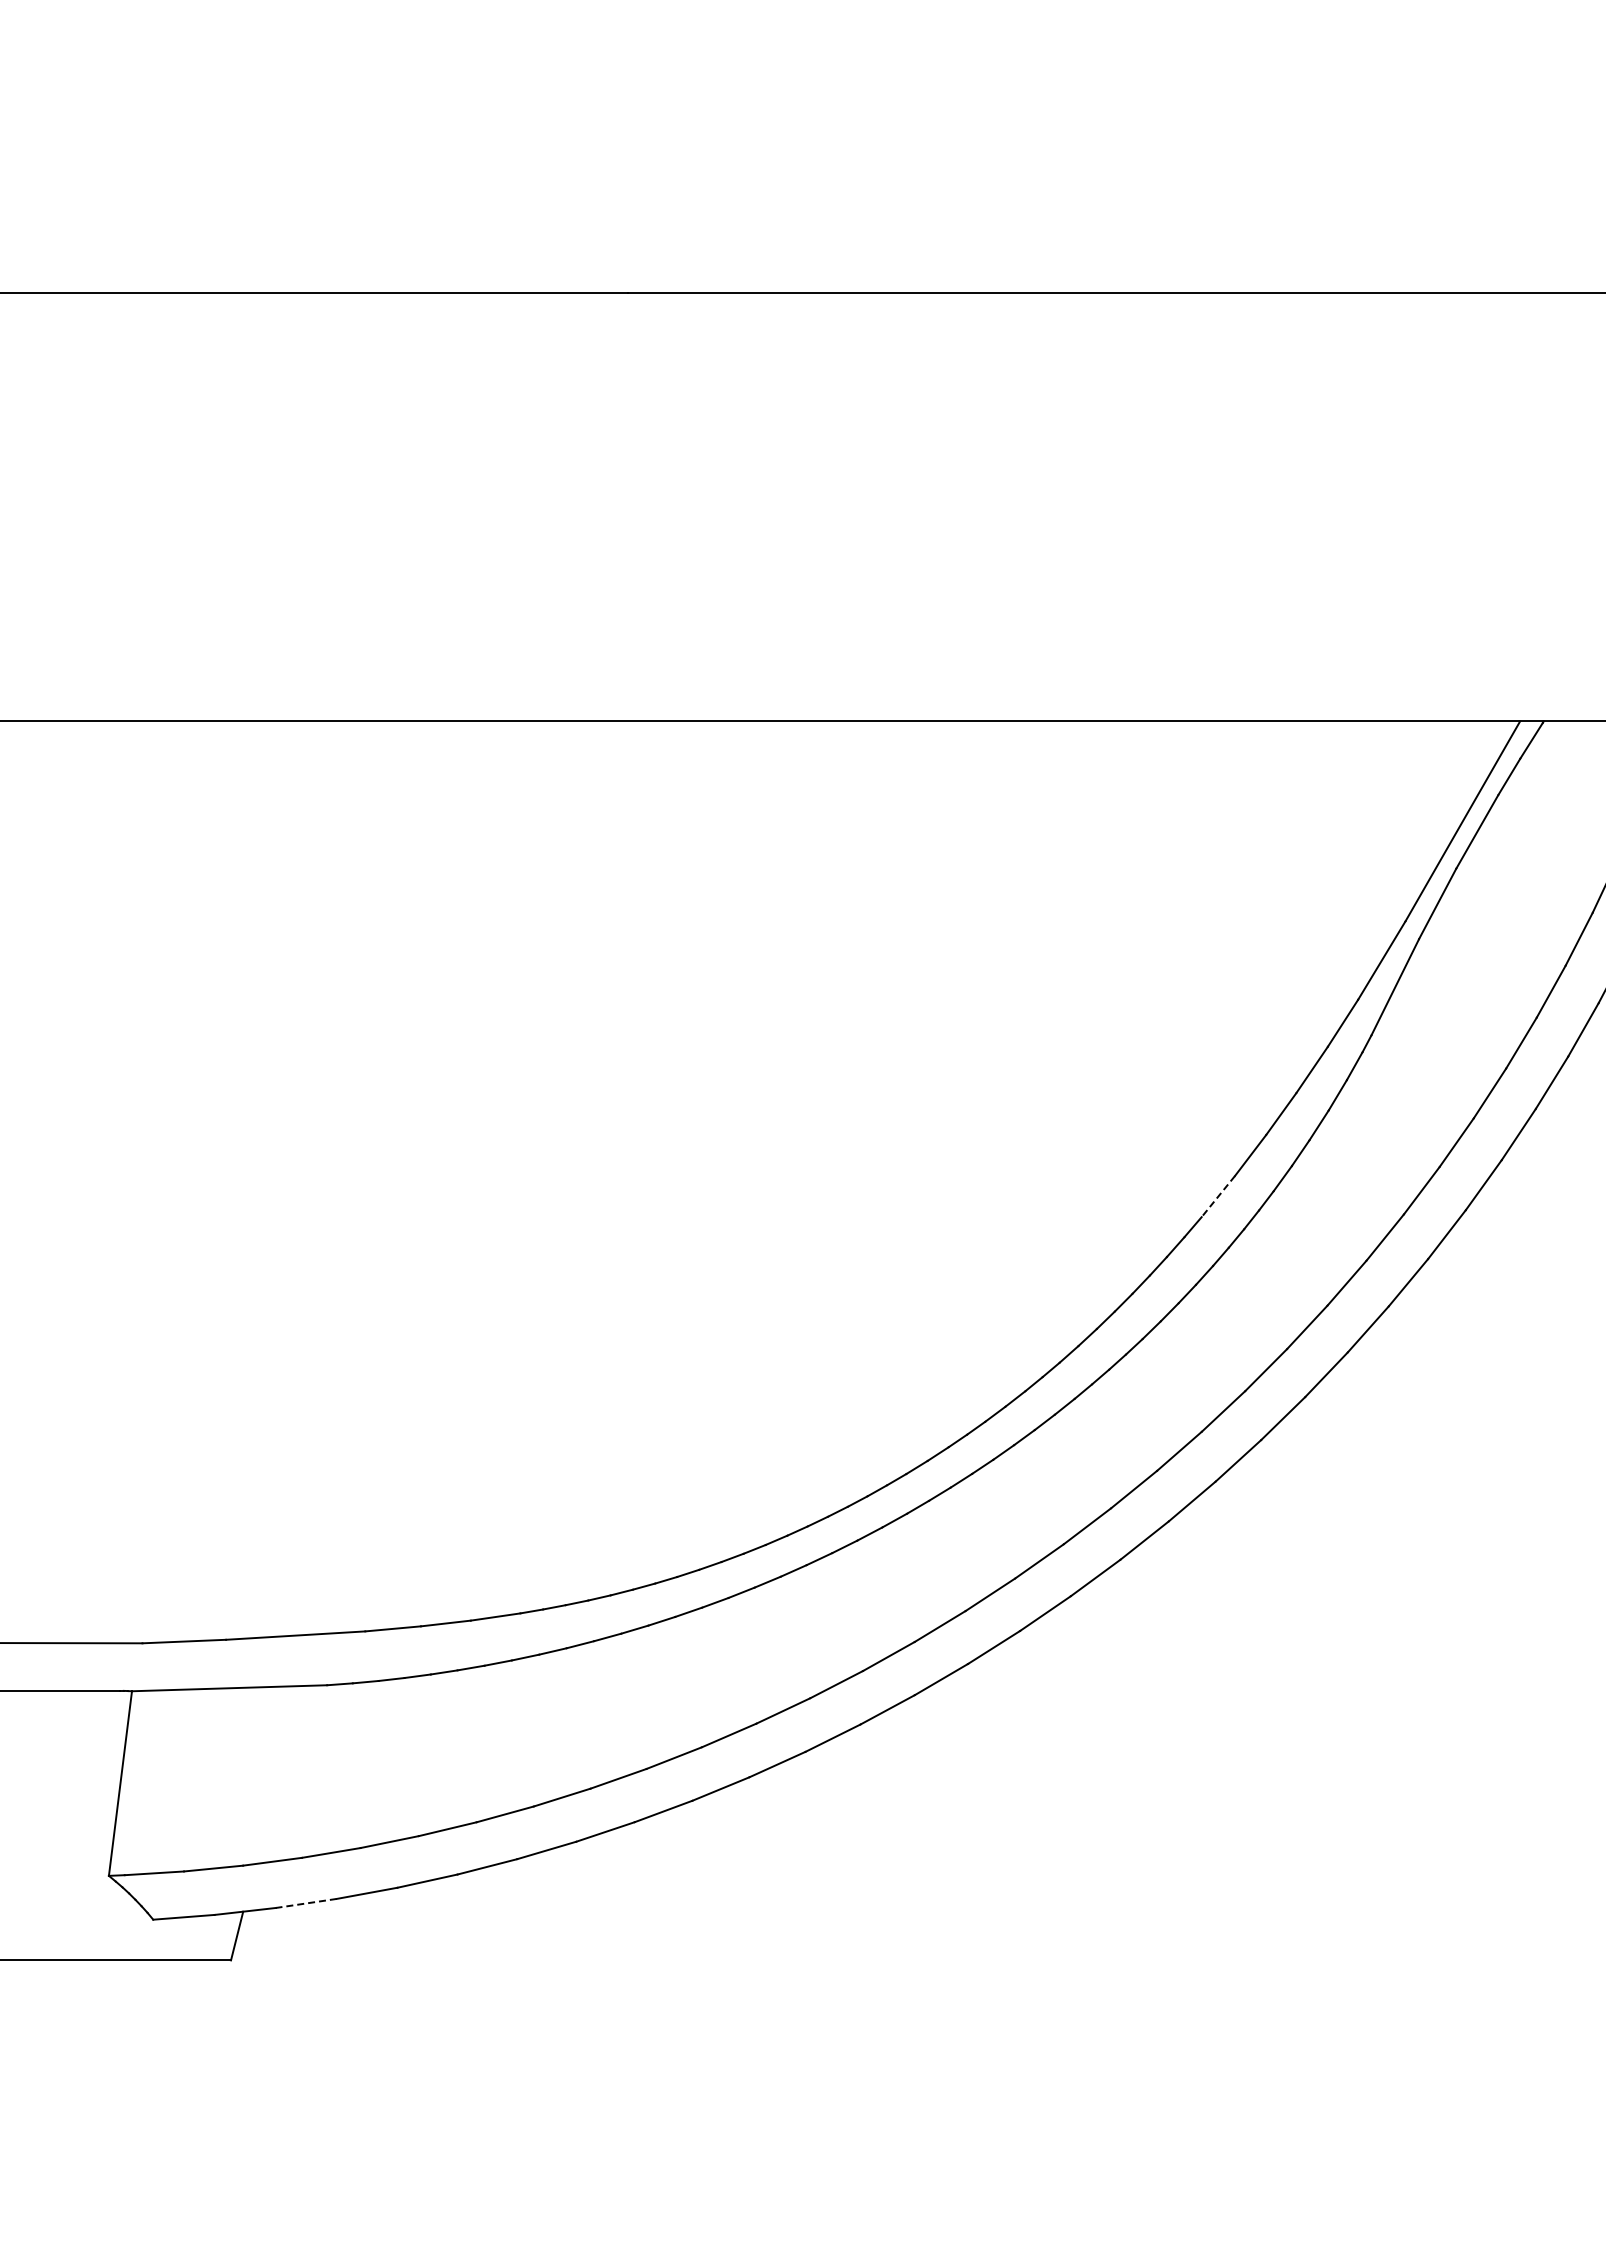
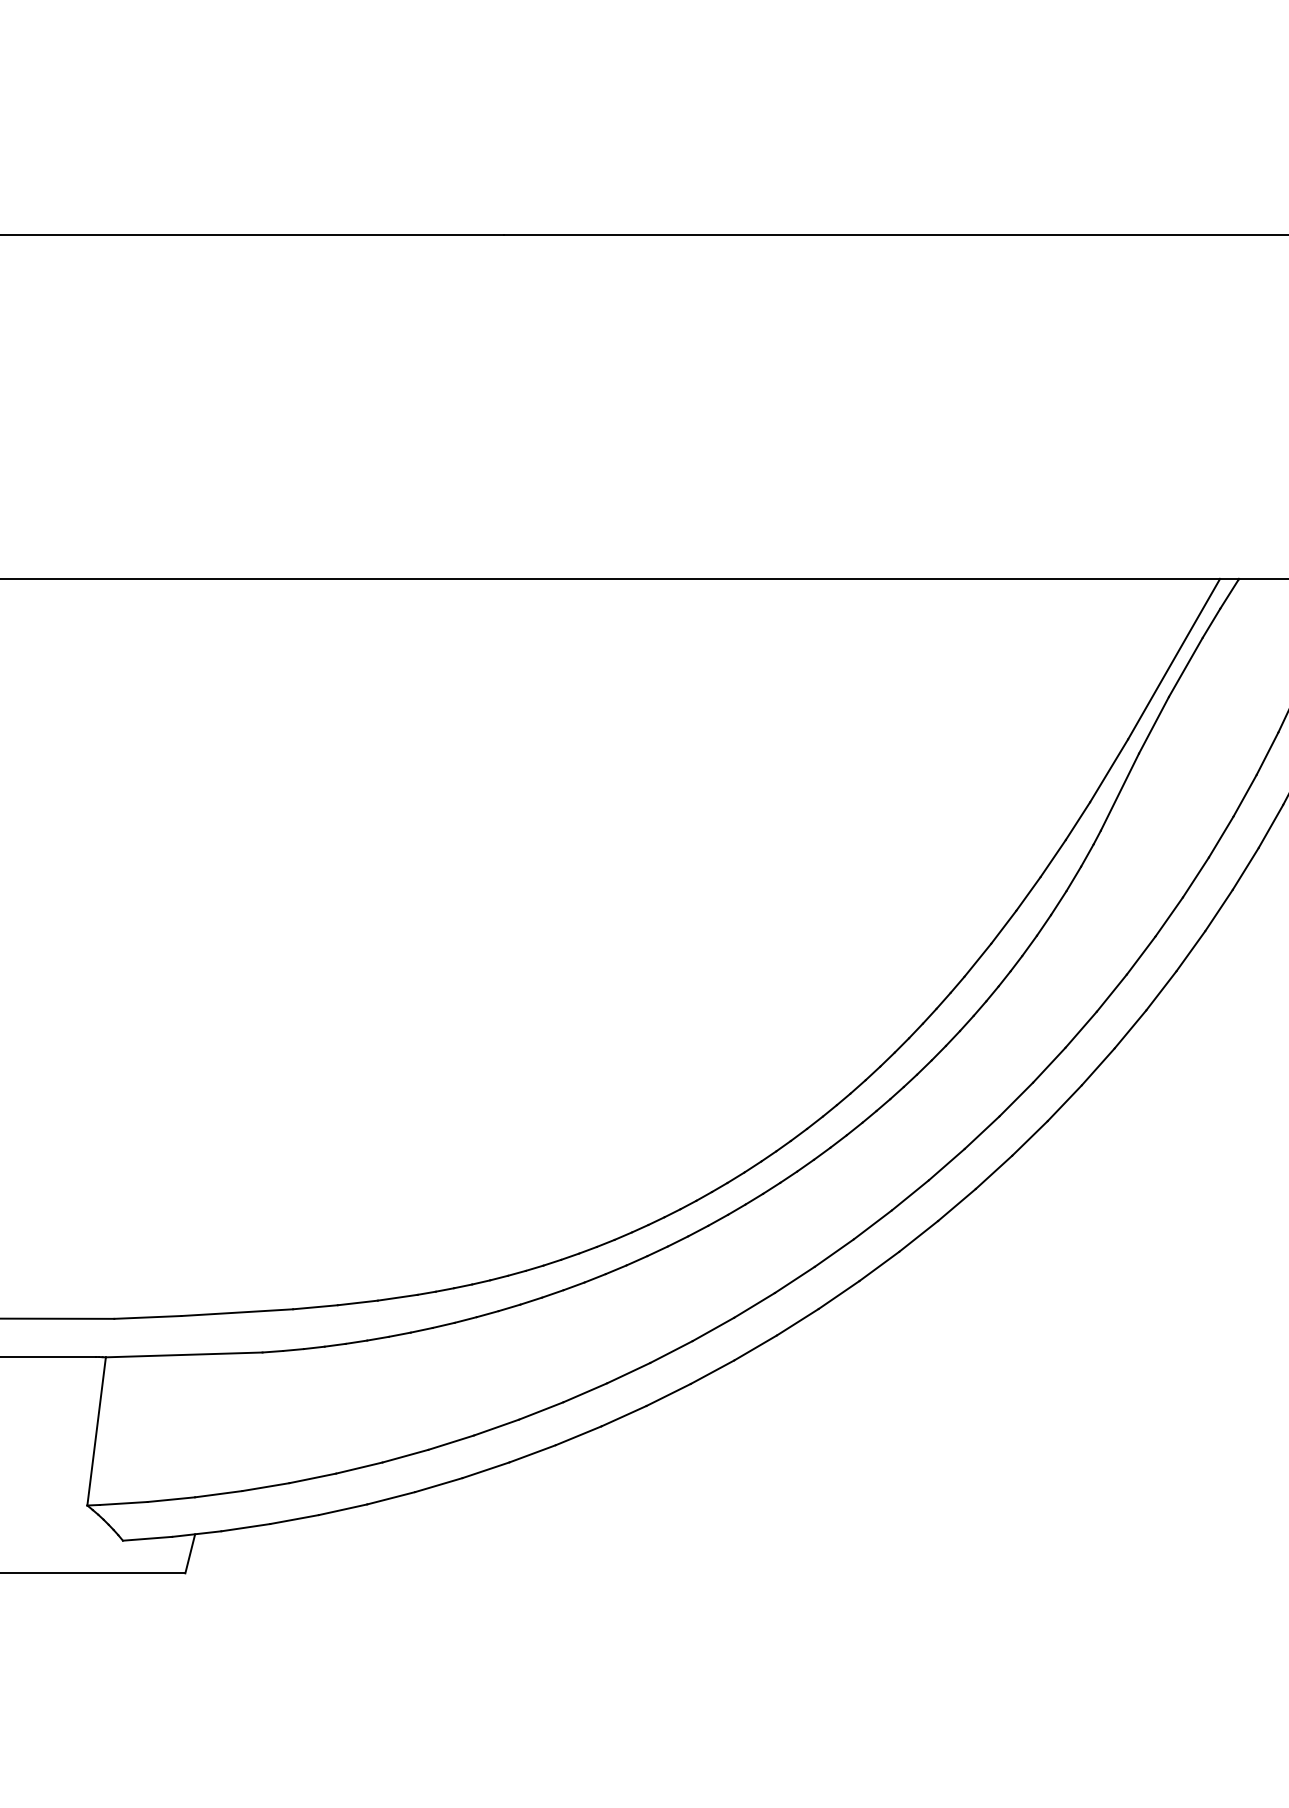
line: (1218, 1196) -> (978, 960), dashed -> solid
line: (306, 1903) -> (245, 1527), dashed -> solid

